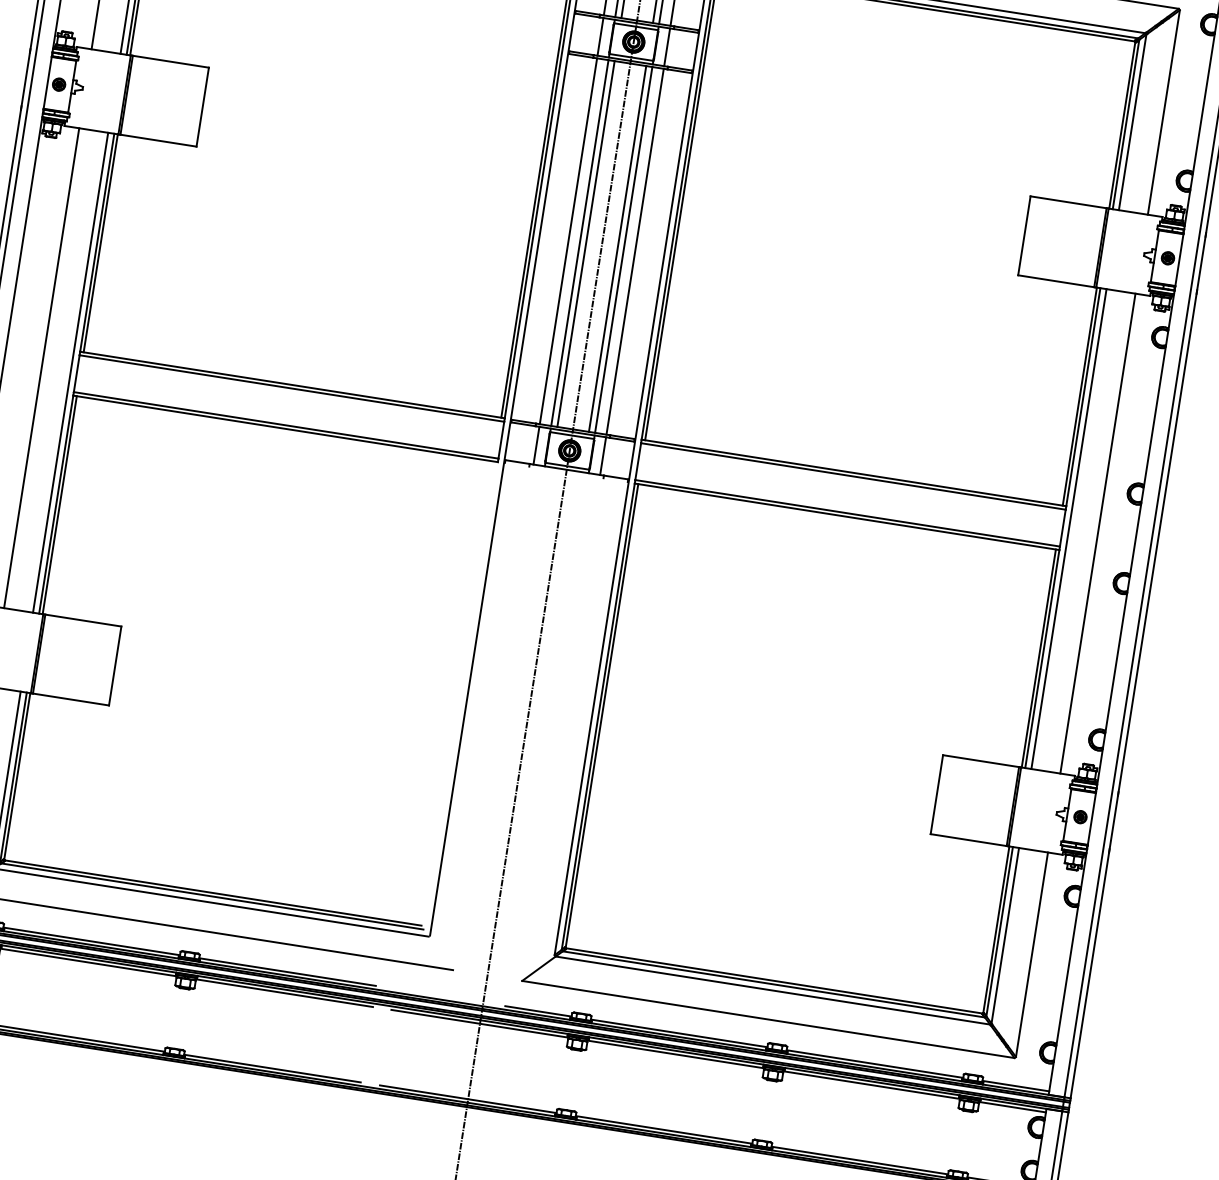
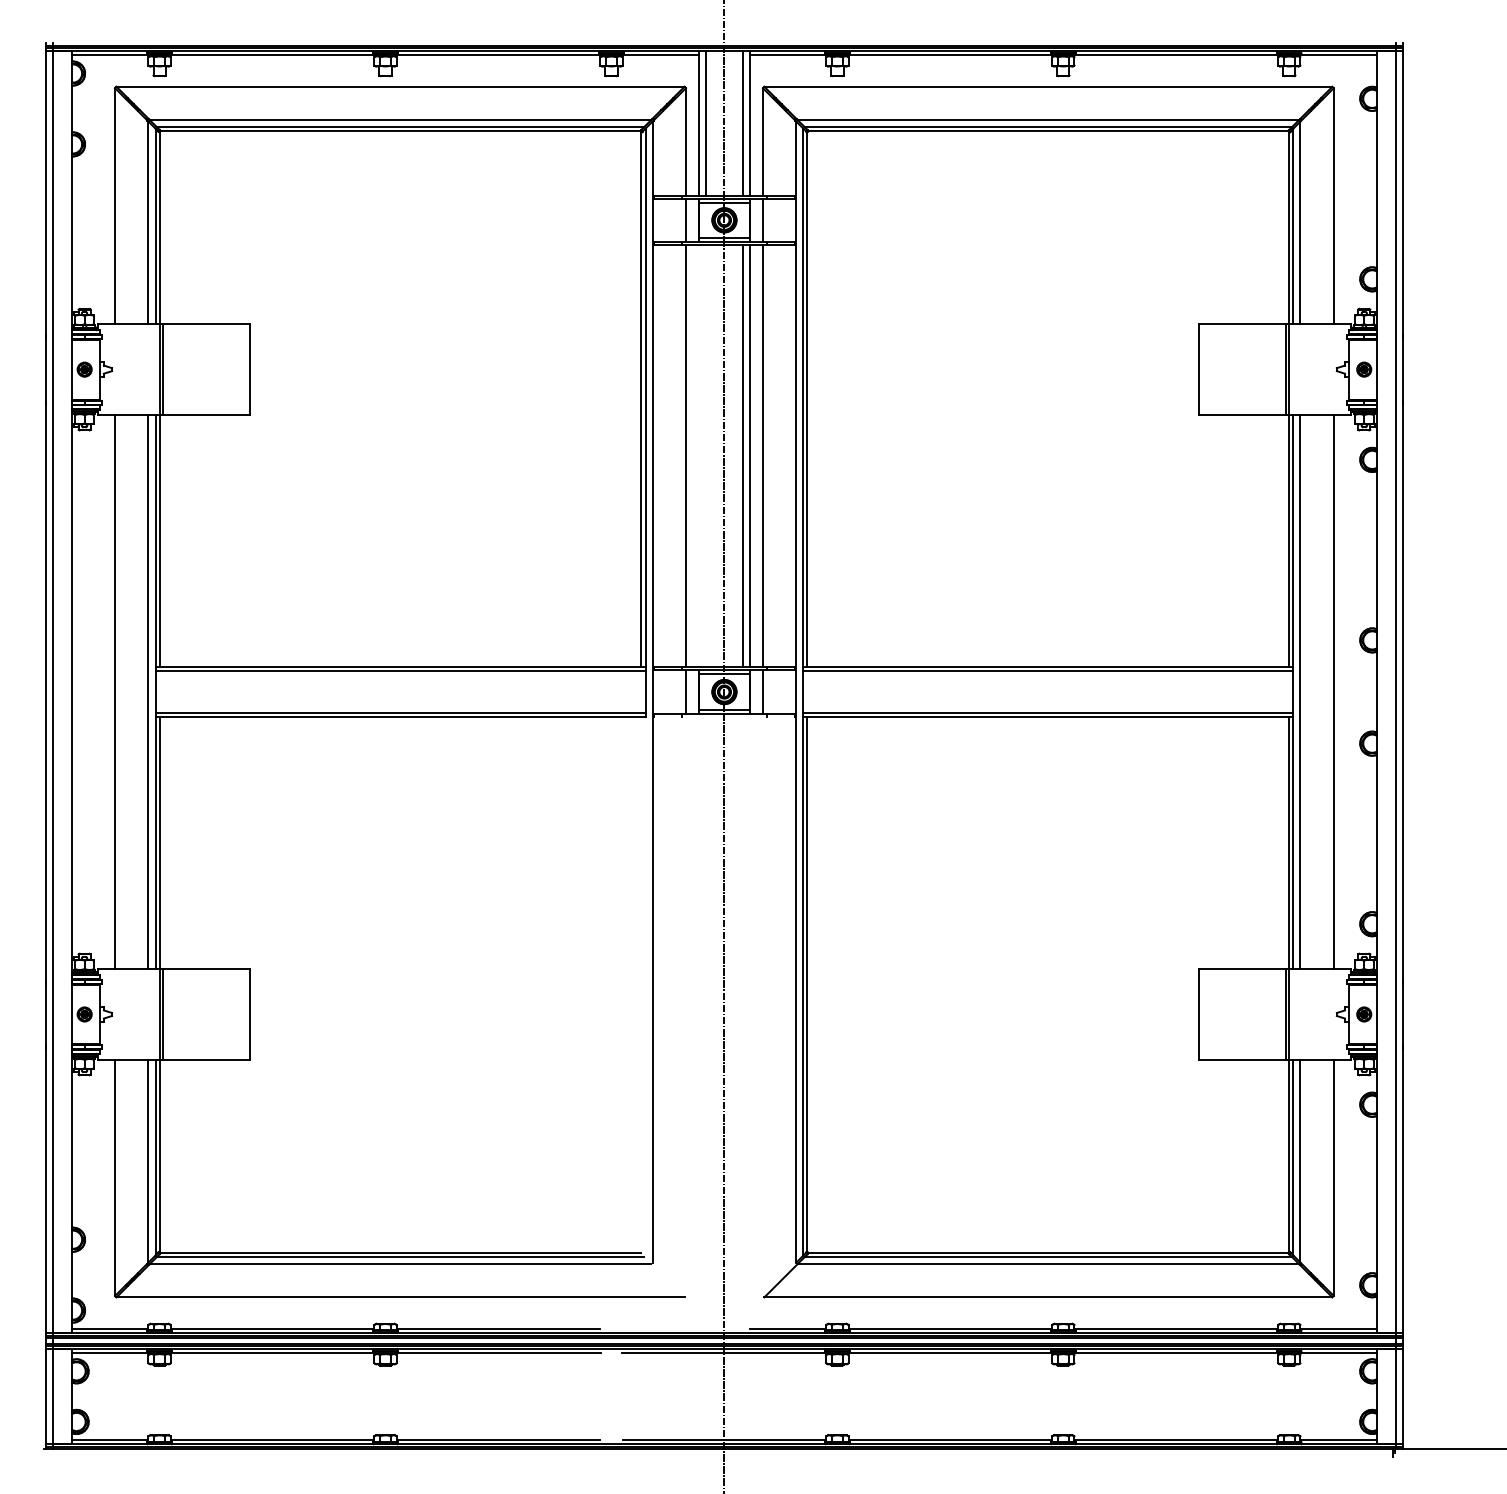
line: (580, 243) -> (699, 456), removed
line: (586, 244) -> (706, 456), removed

